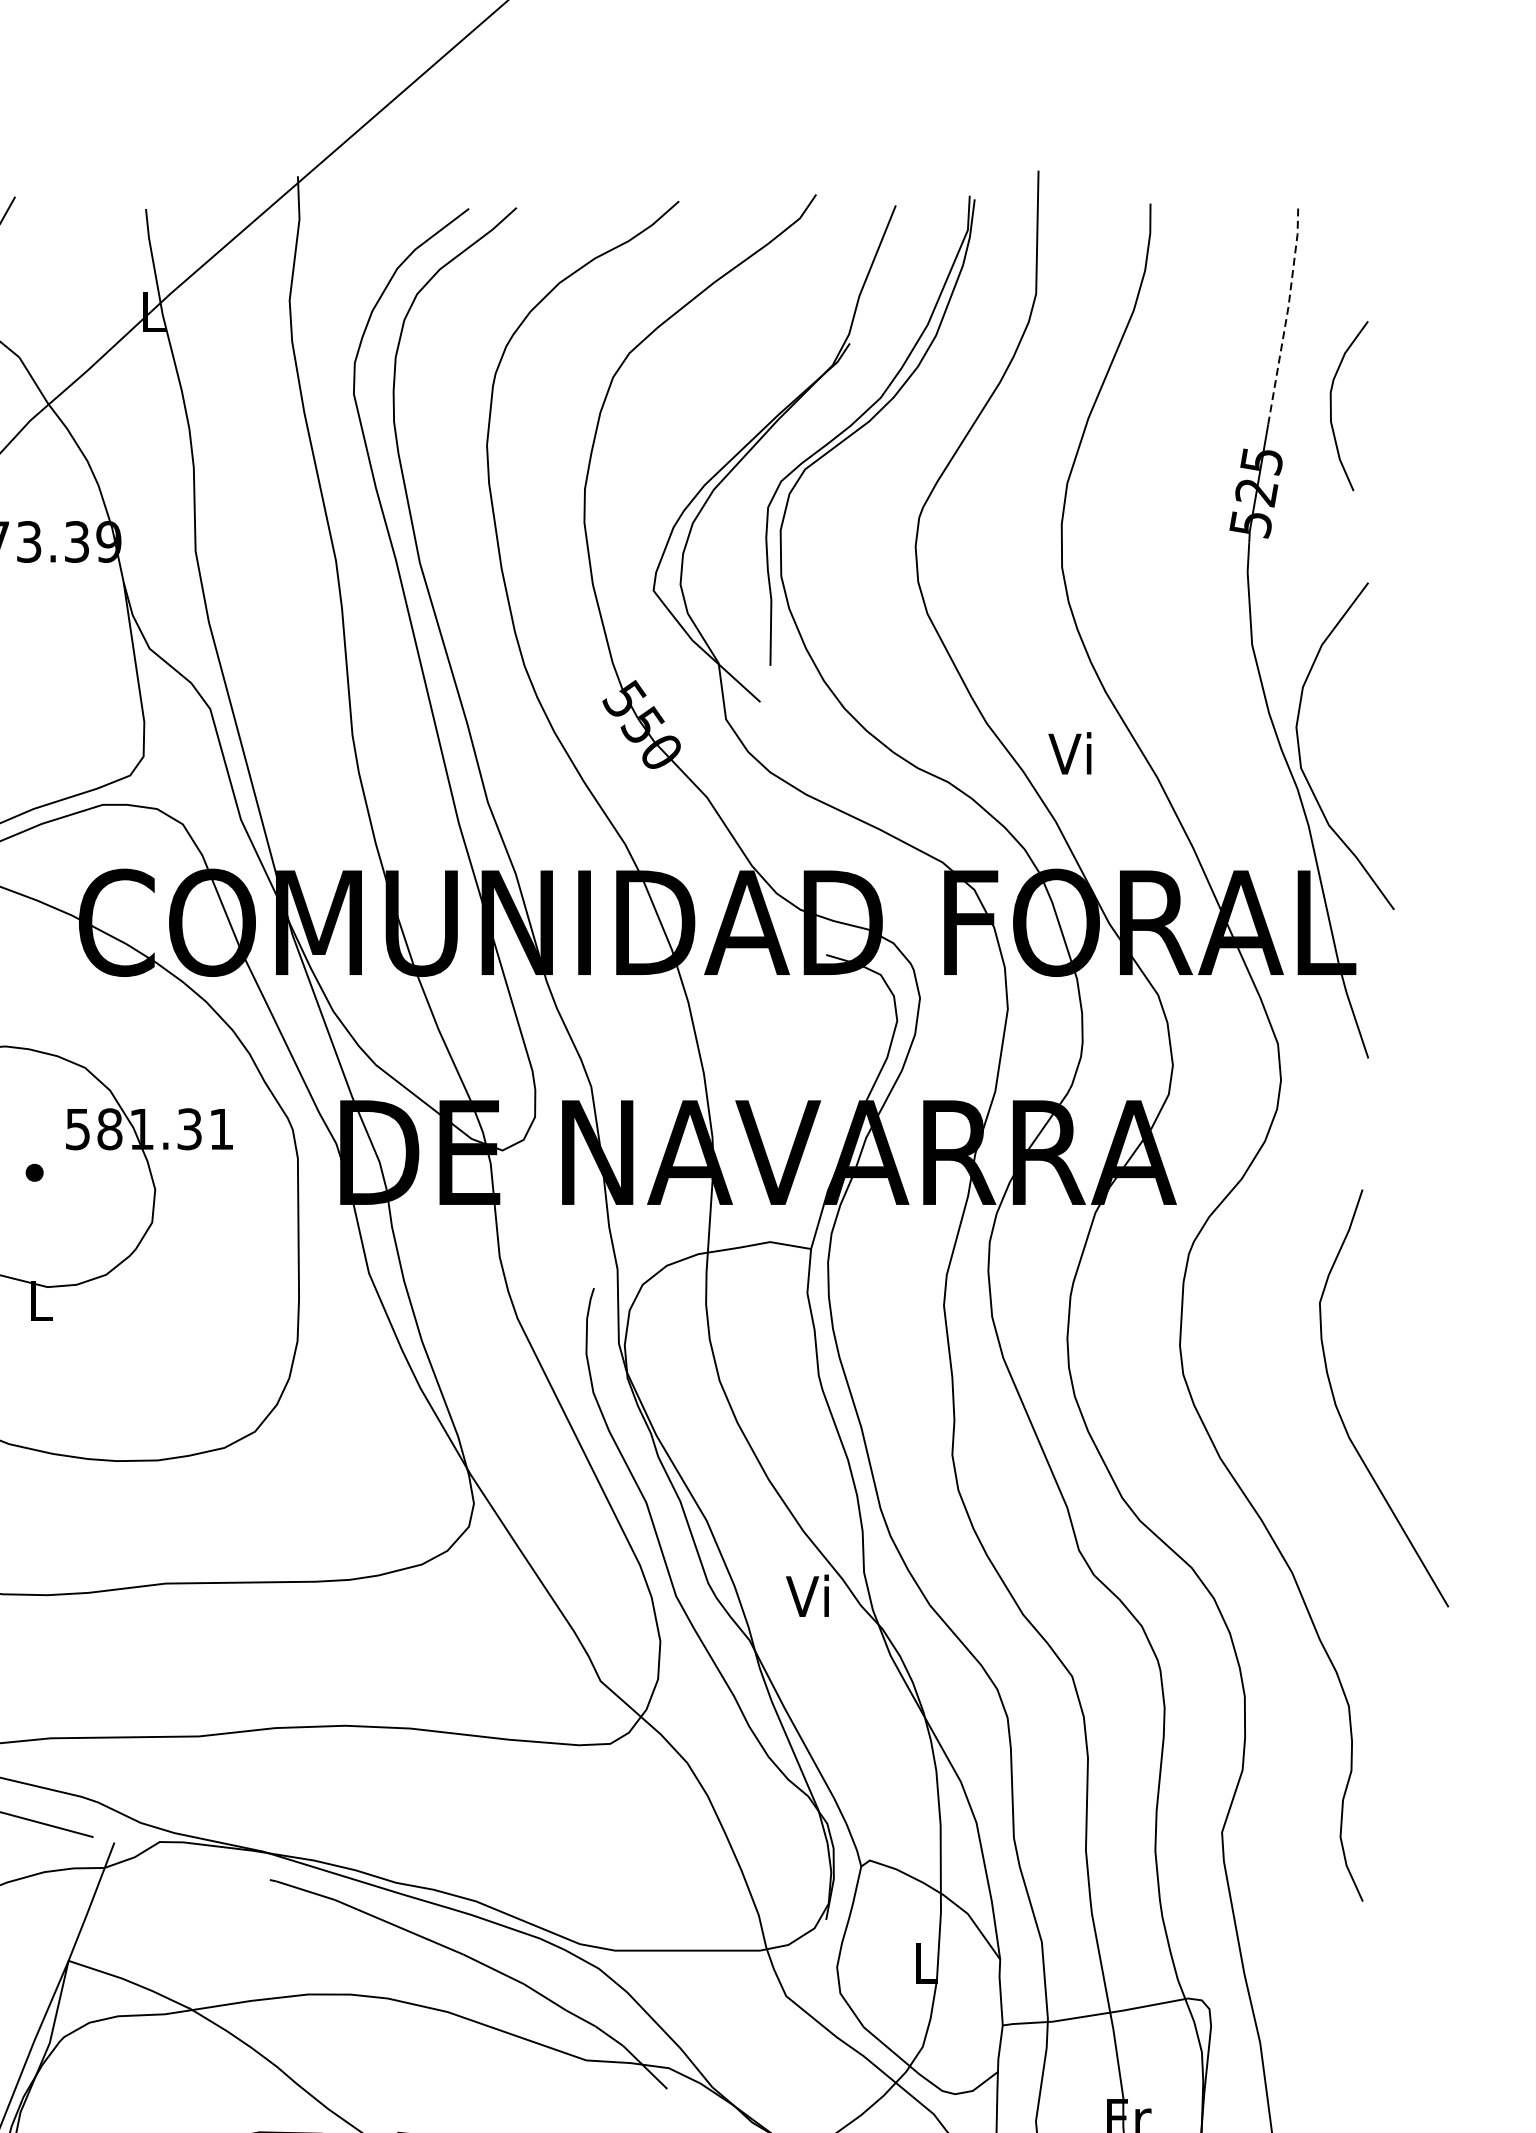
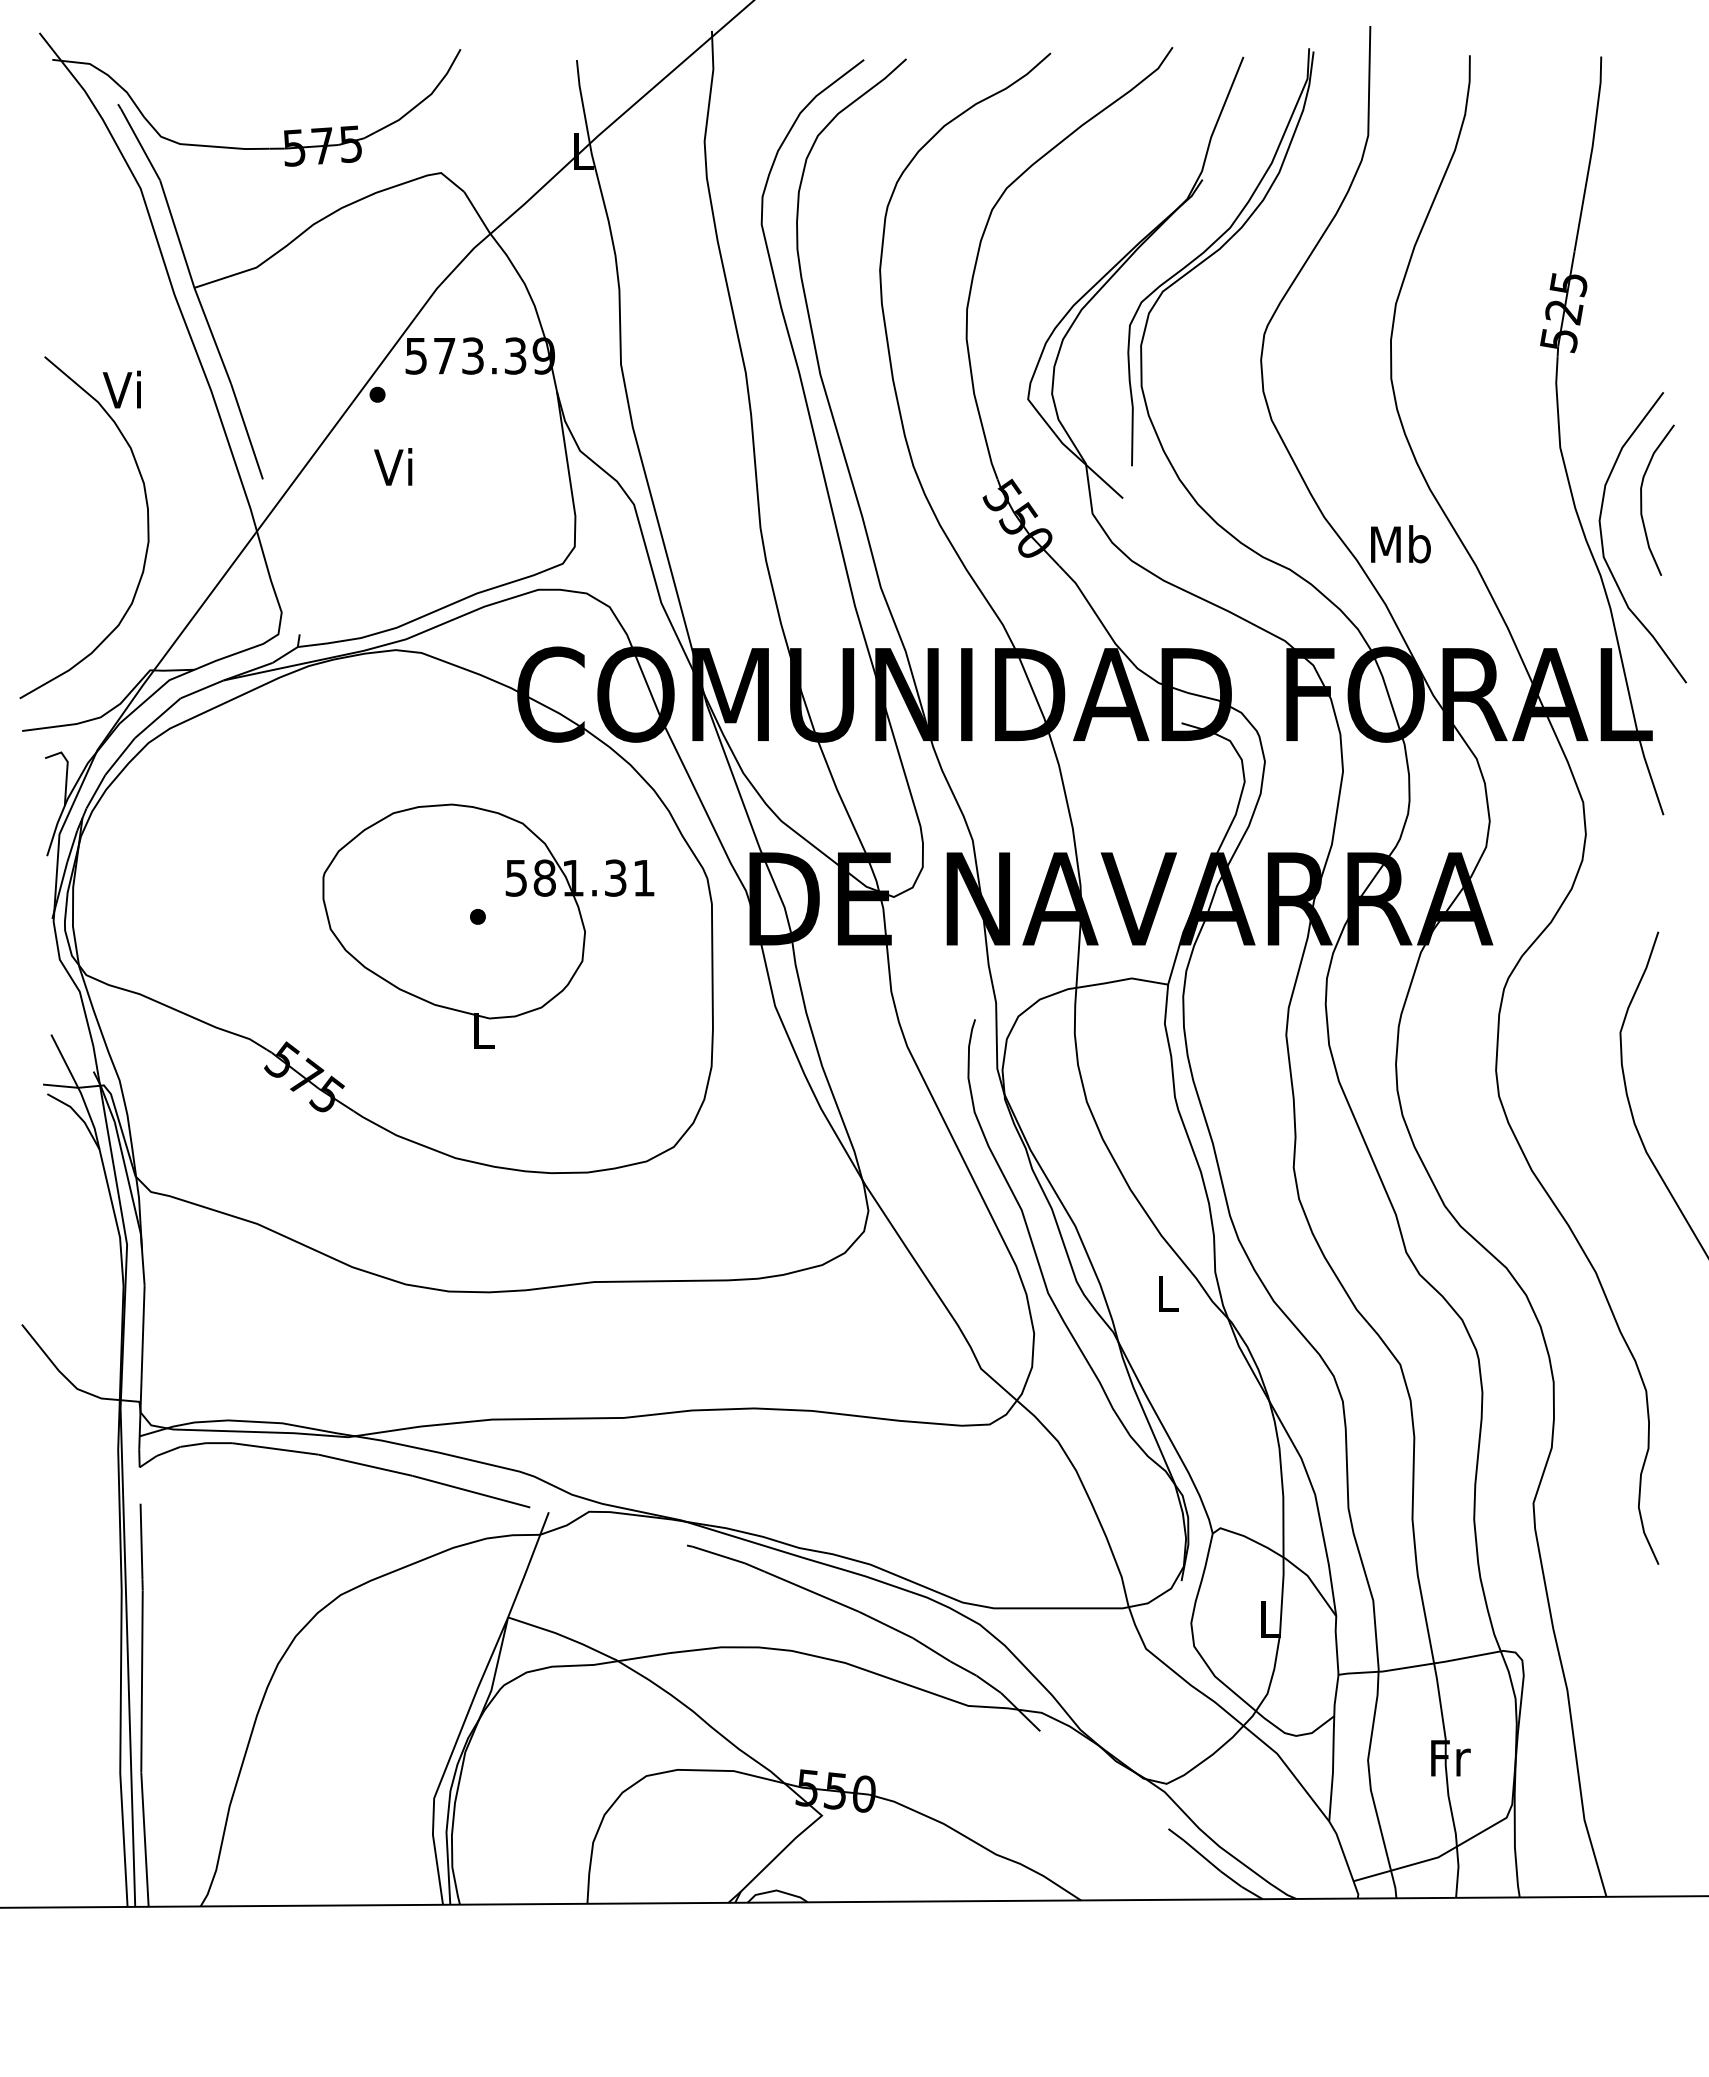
line: (1287, 312) -> (1591, 152), dashed -> solid
curve: (1332, 405) -> (1642, 499), moved
text: (1072, 753) -> (1400, 544), Vi -> Mb
text: (806, 1595) -> (1164, 1292), Vi -> L

